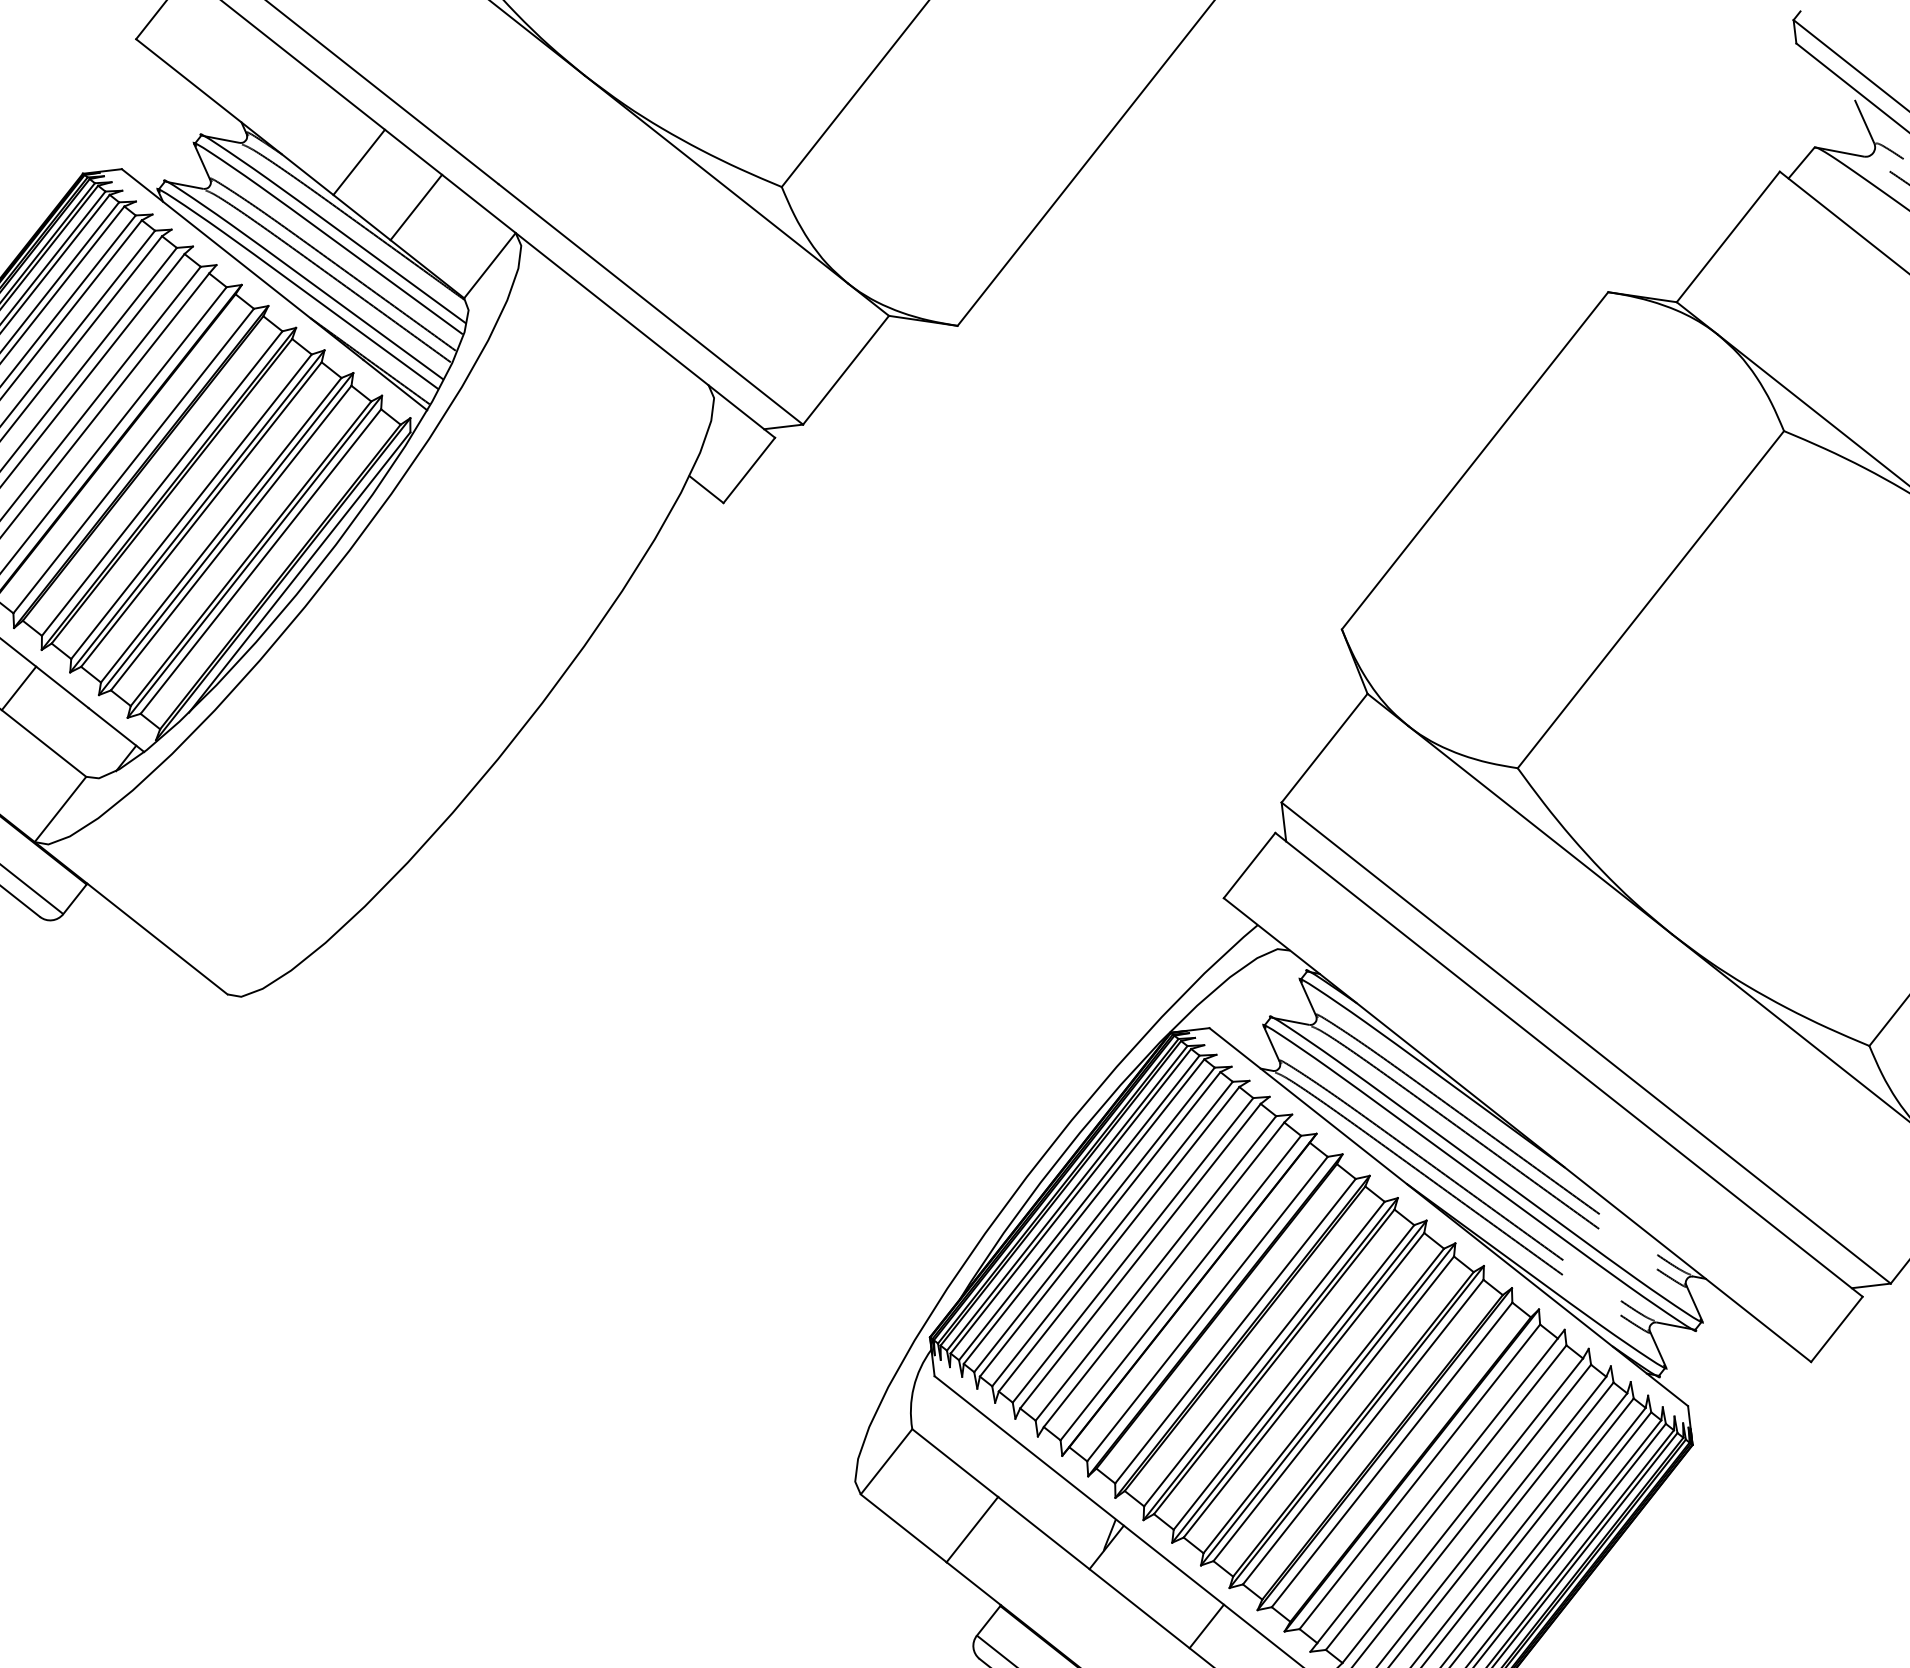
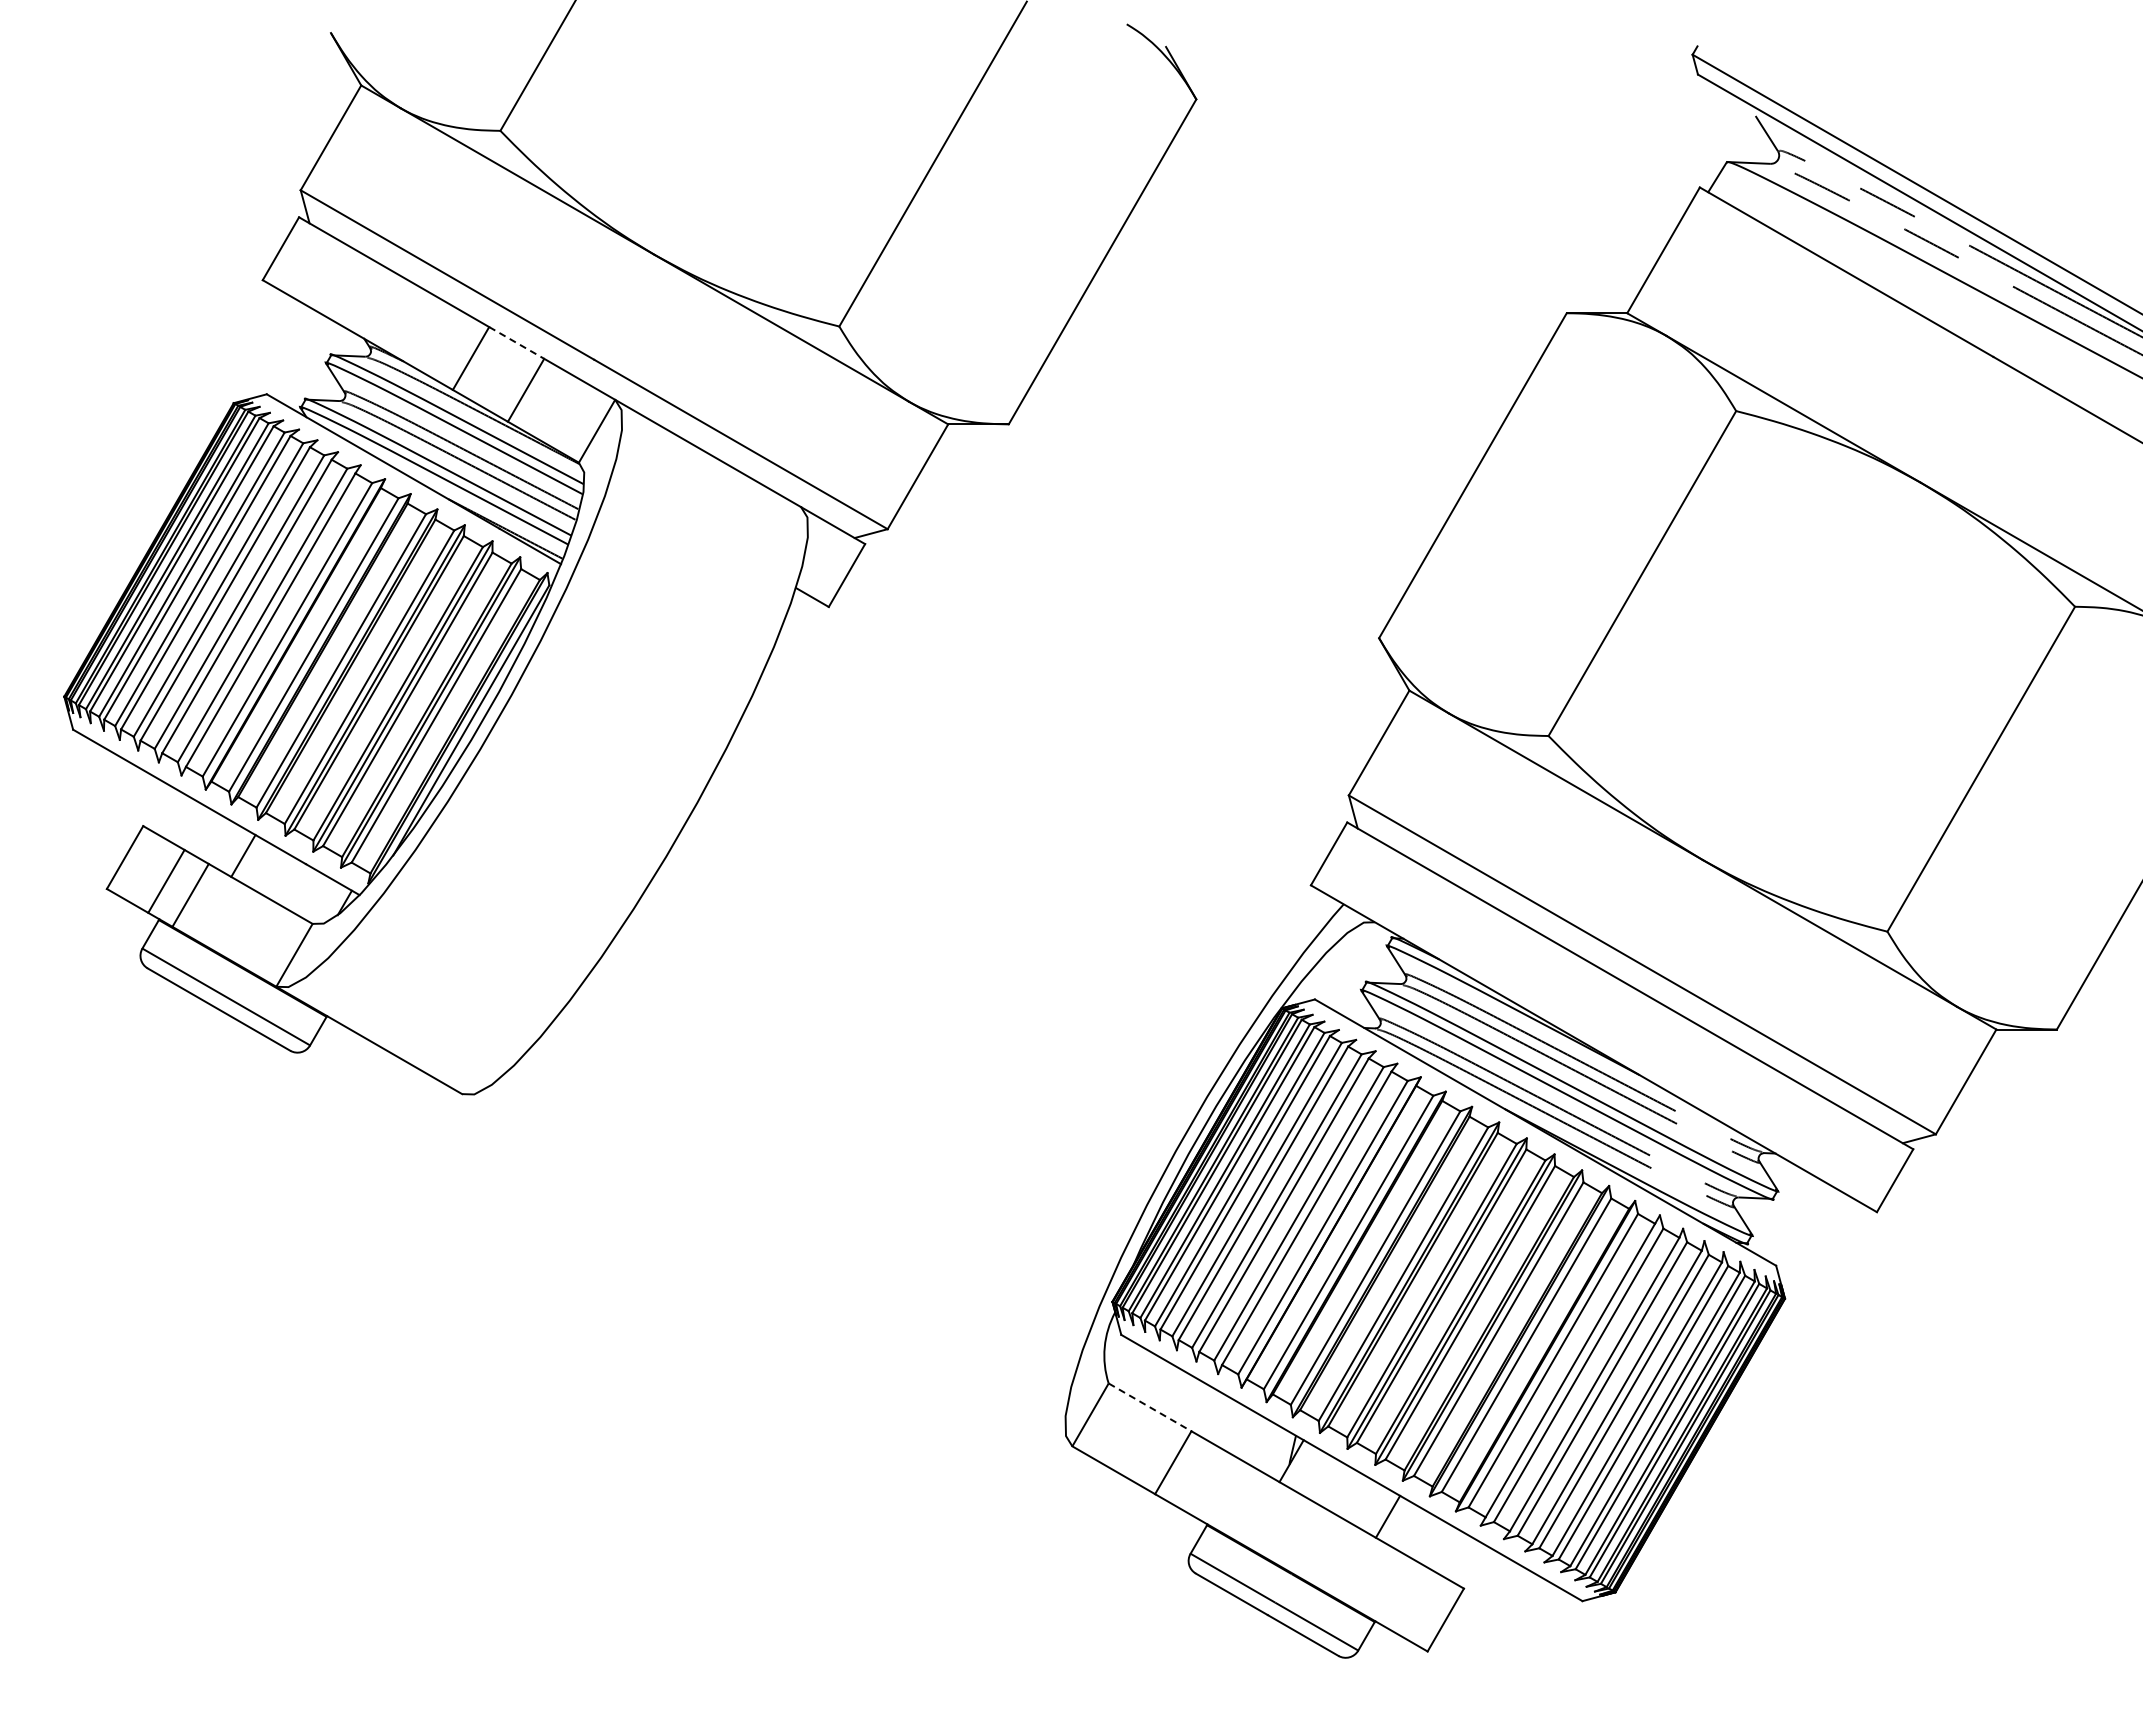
line: (413, 151) -> (516, 342), solid -> dashed
line: (955, 1463) -> (1150, 1407), solid -> dashed

